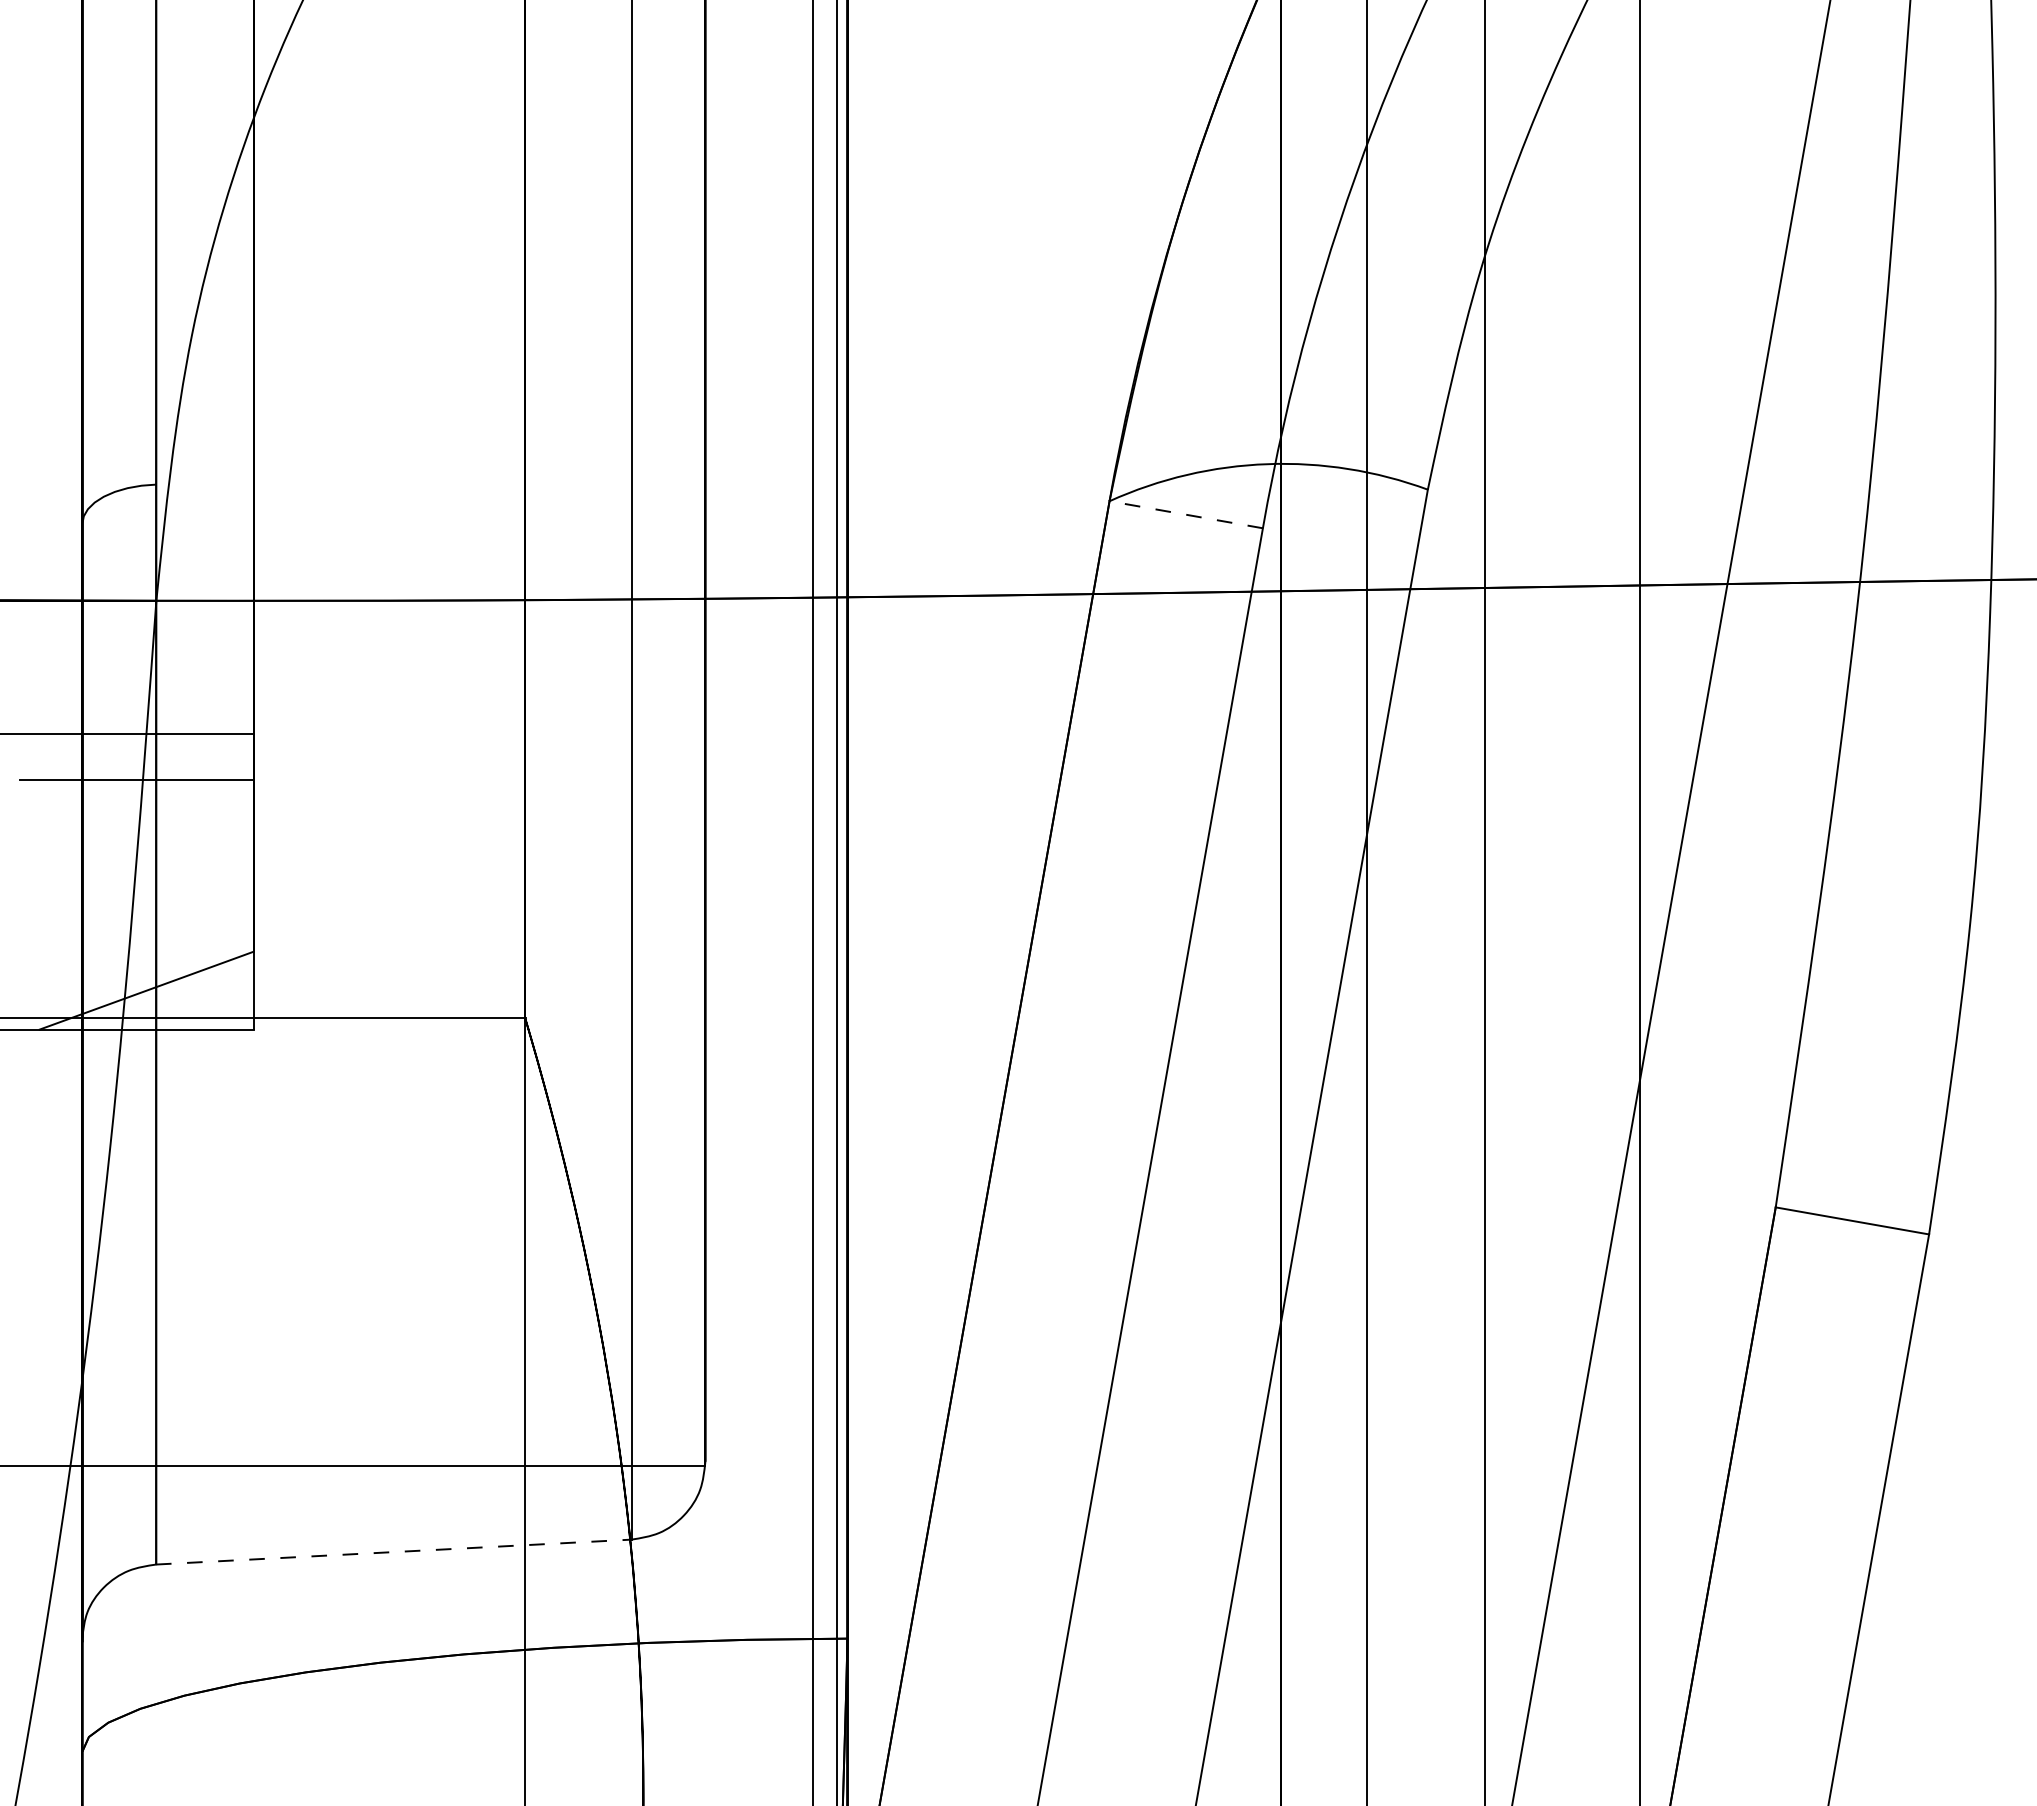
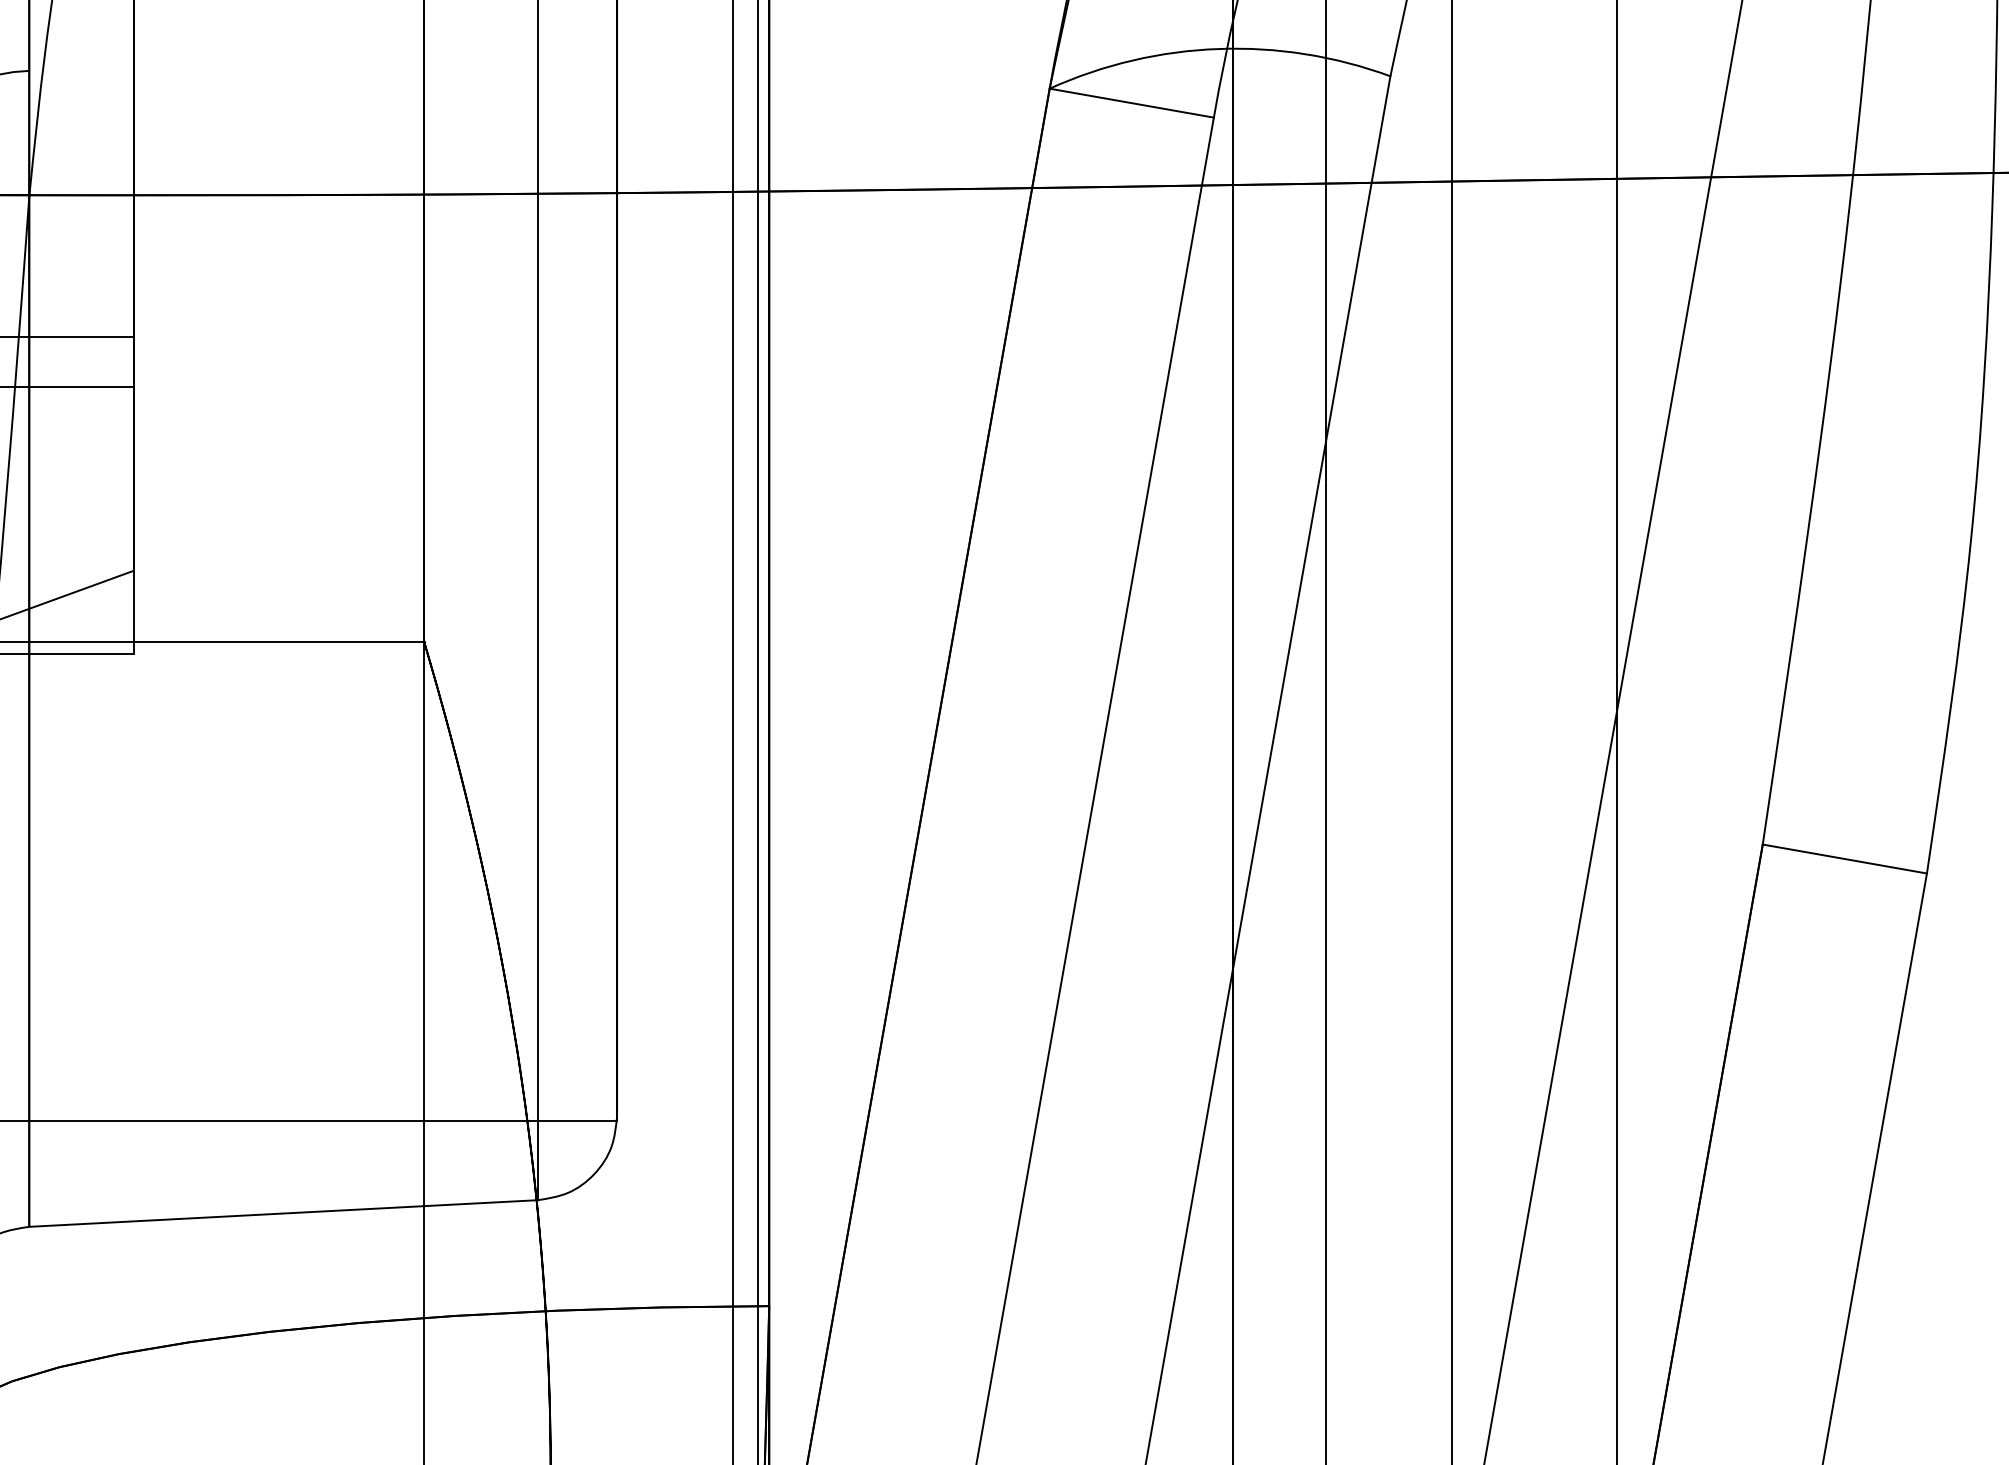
line: (1186, 514) -> (1132, 102), dashed -> solid
line: (394, 1552) -> (284, 1213), dashed -> solid

